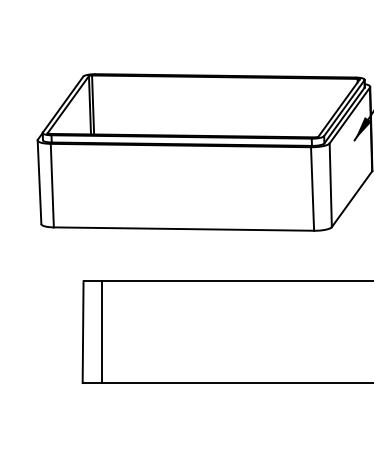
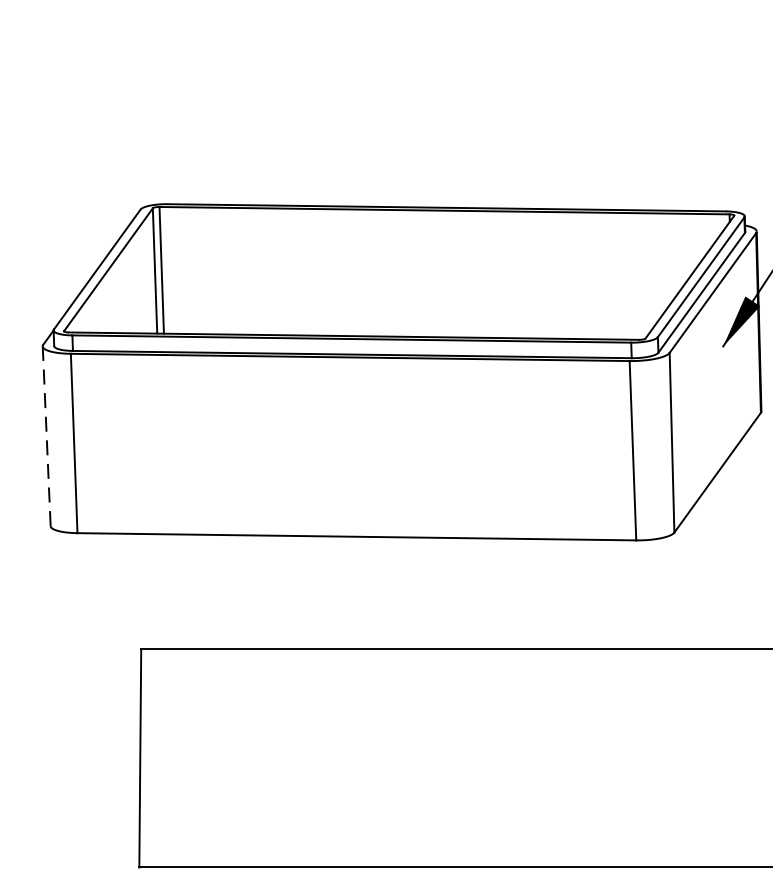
line: (39, 182) -> (46, 436), solid -> dashed
line: (101, 332) -> (179, 758), removed

